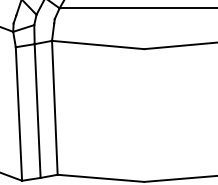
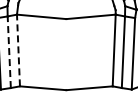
line: (54, 107) -> (18, 50), solid -> dashed
line: (38, 111) -> (9, 52), solid -> dashed

